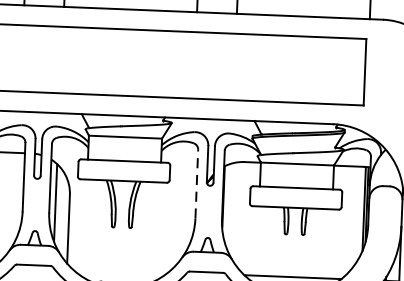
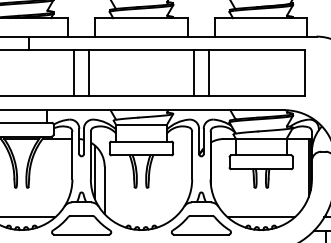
line: (30, 58) -> (73, 73), added
line: (53, 59) -> (89, 73), added
line: (203, 65) -> (193, 73), added
line: (226, 66) -> (209, 73), added
line: (197, 184) -> (192, 155), dashed -> solid

